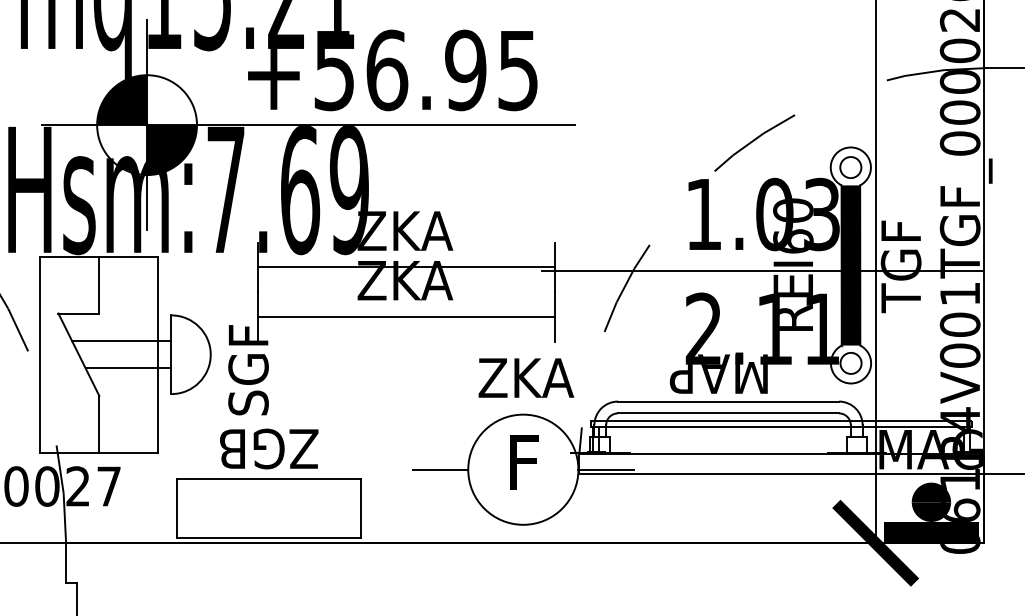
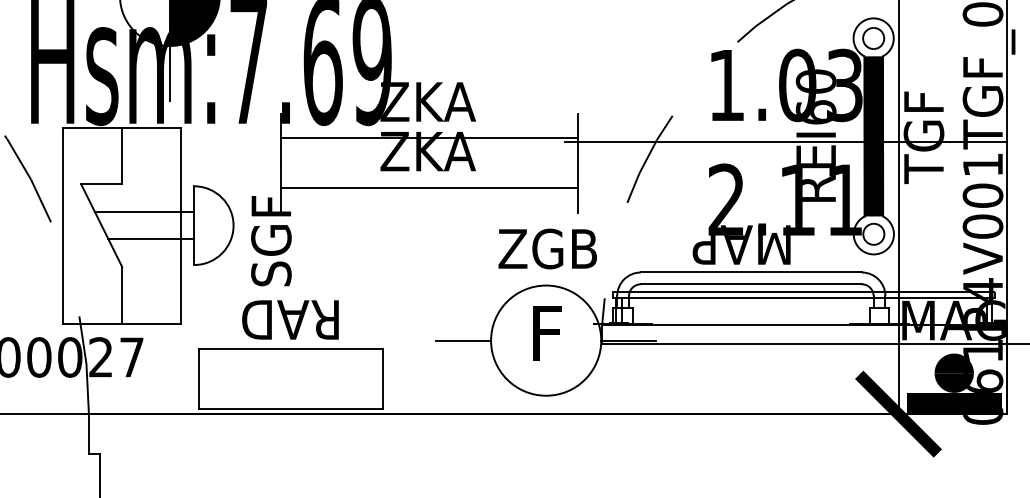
text: (524, 377) -> (547, 248), ZKA -> ZGB
text: (268, 448) -> (291, 319), ZGB -> RAD

